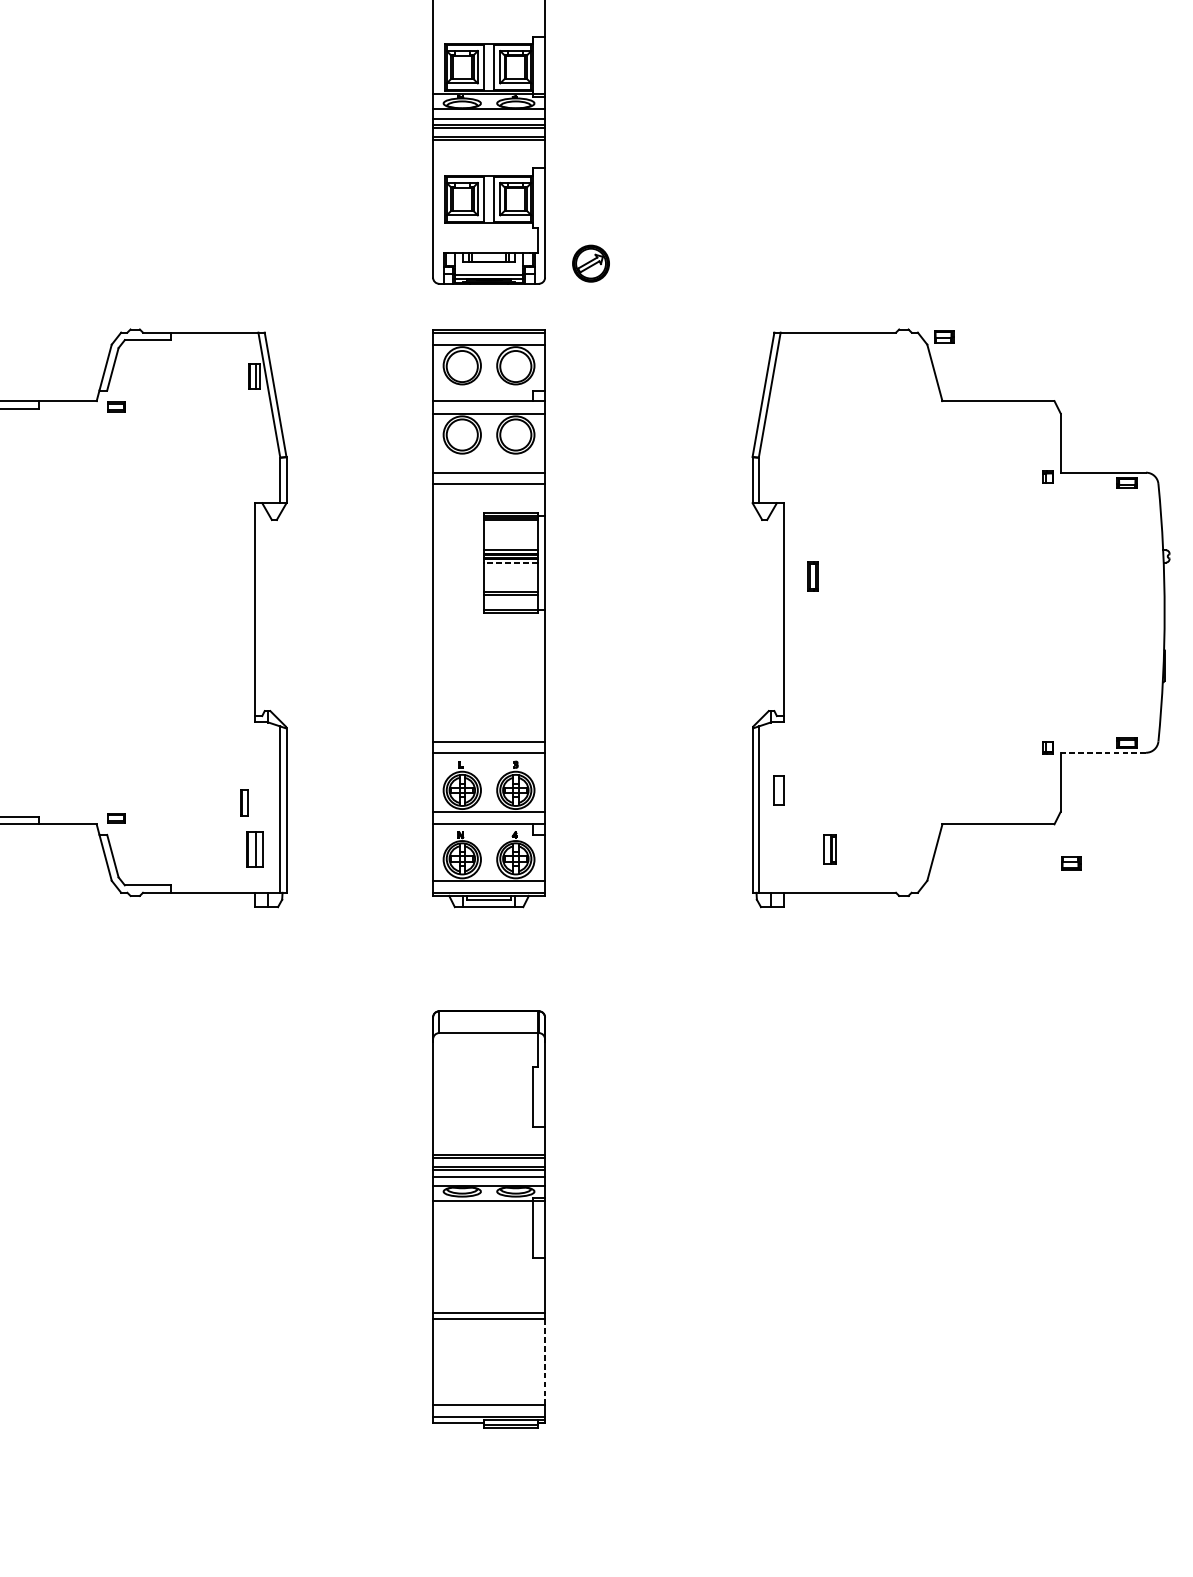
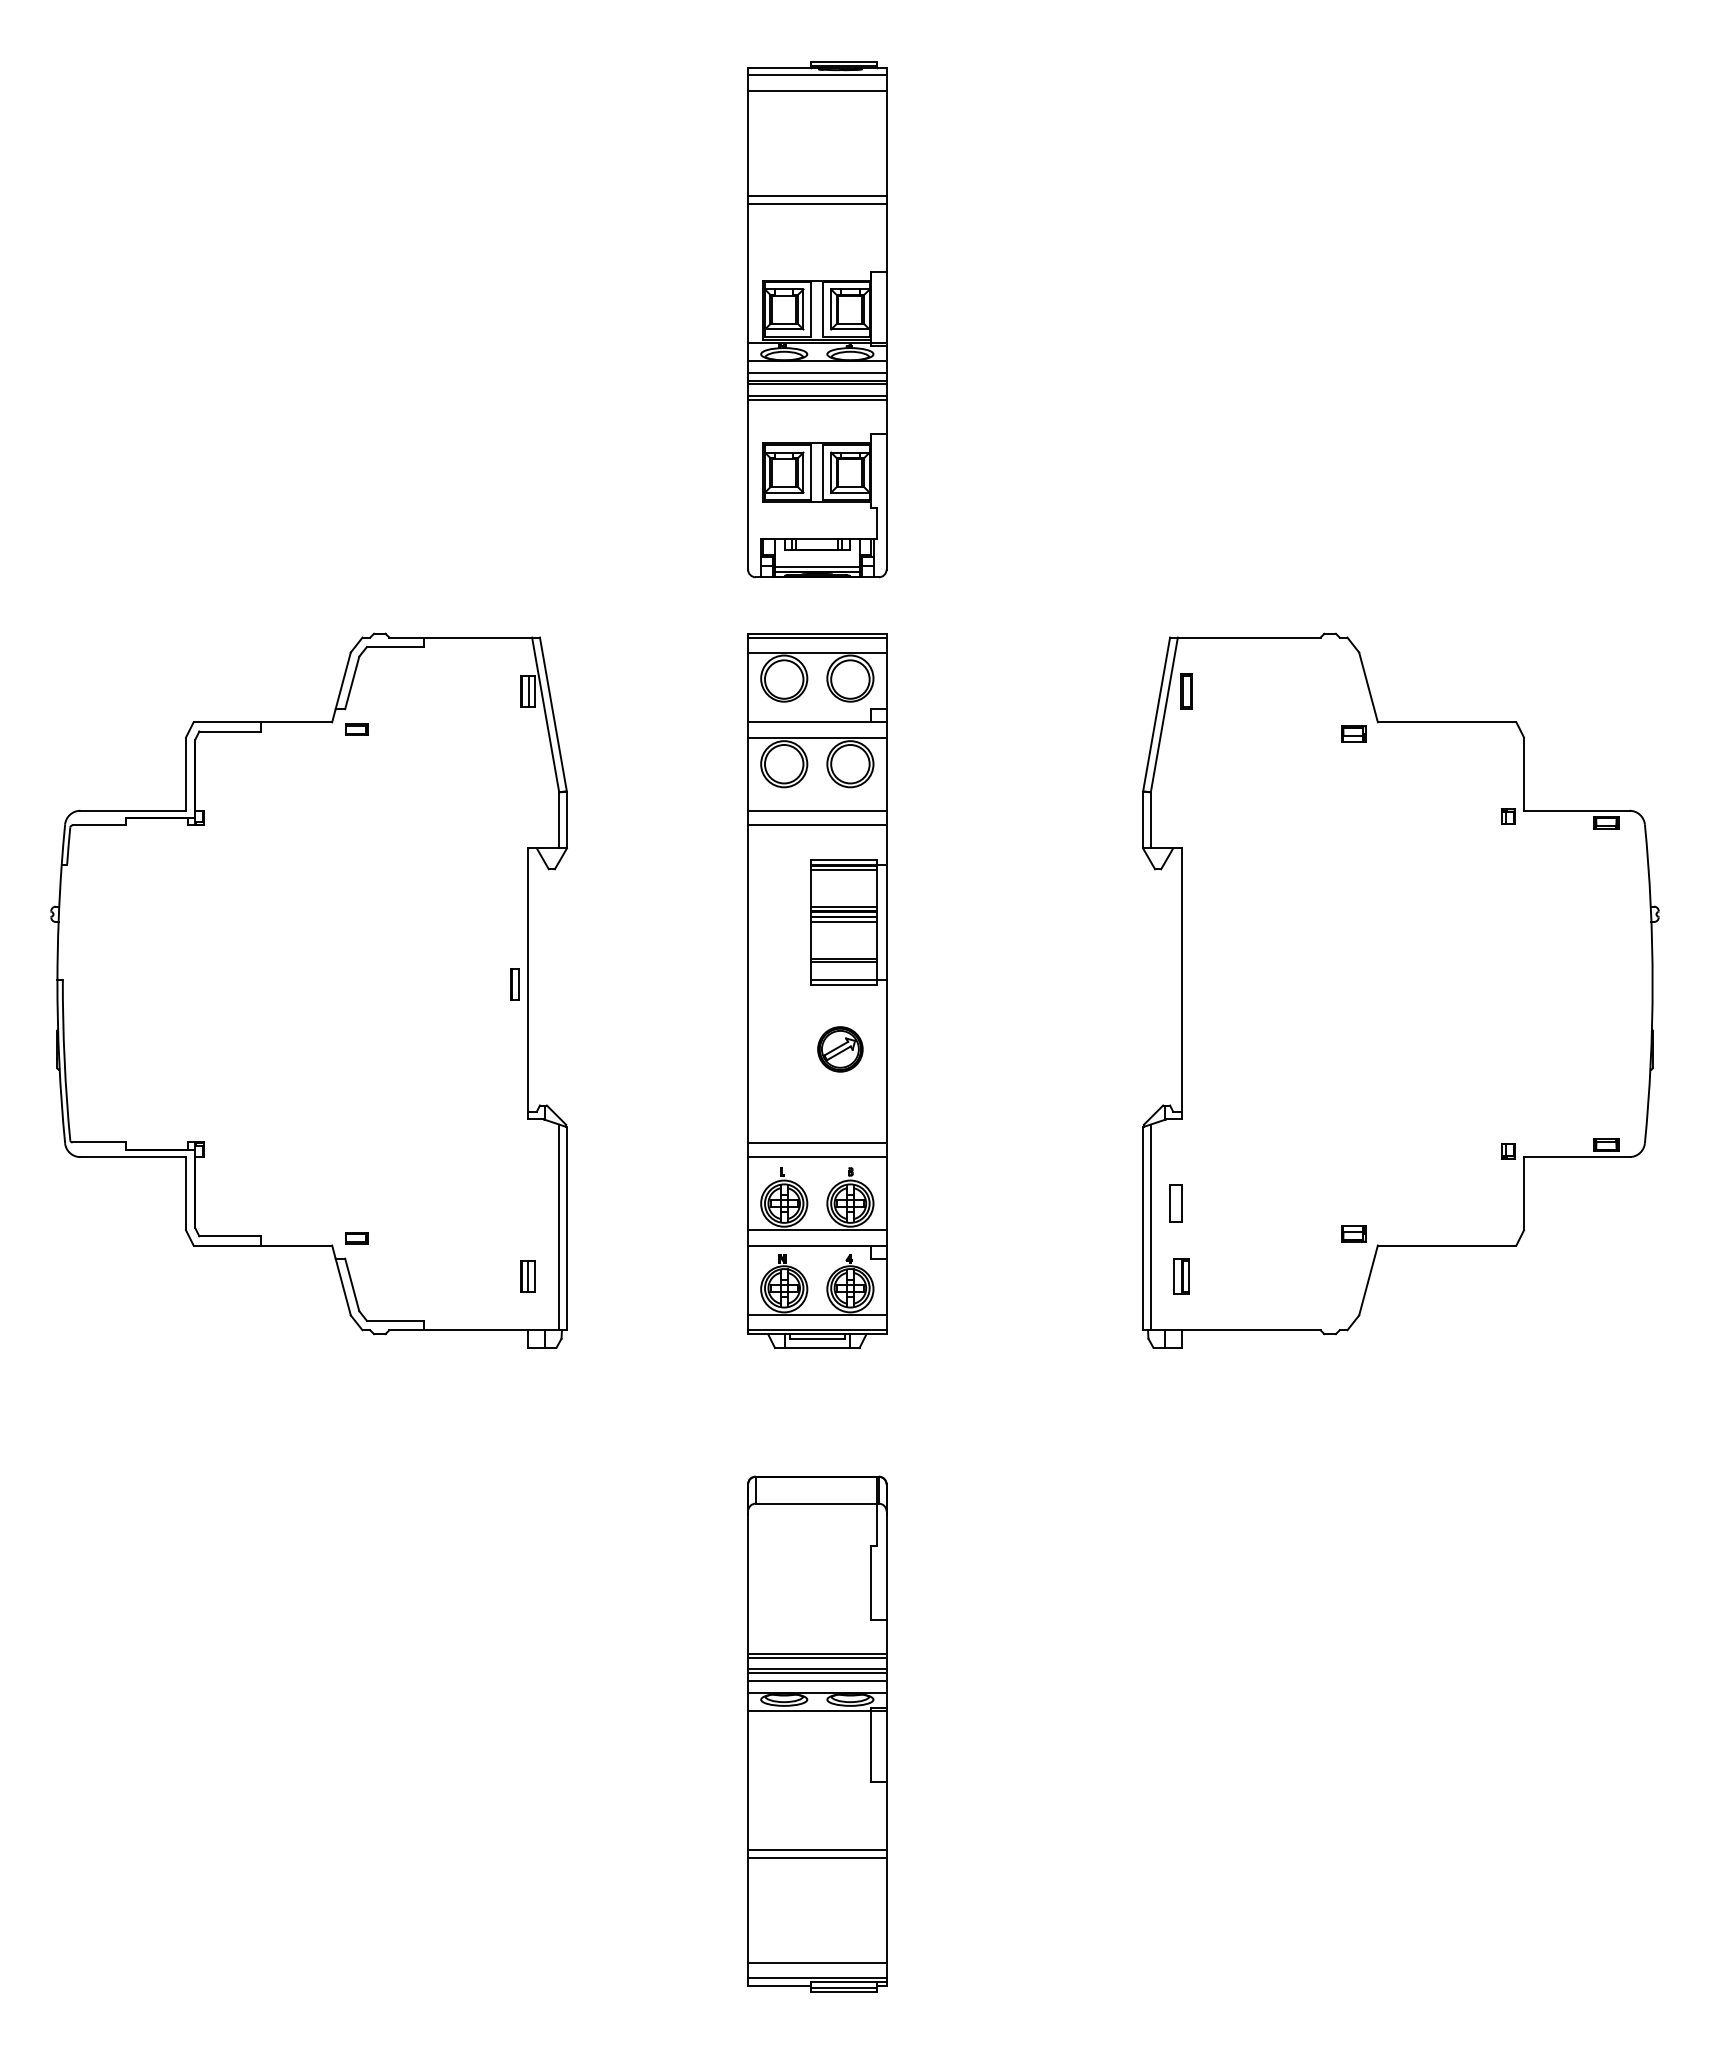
part: (591, 263) -> (840, 1049), moved
part: (943, 336) -> (1353, 733), moved
line: (510, 562) -> (843, 921), dashed -> solid
part: (812, 576) -> (1186, 691), moved
line: (1103, 753) -> (1576, 1157), dashed -> solid
part: (244, 803) -> (514, 984), moved
part: (254, 849) -> (527, 1276), size x0.71
part: (830, 849) -> (1181, 1276), moved
part: (1070, 863) -> (1353, 1233), moved
line: (545, 1362) -> (886, 1910), dashed -> solid

